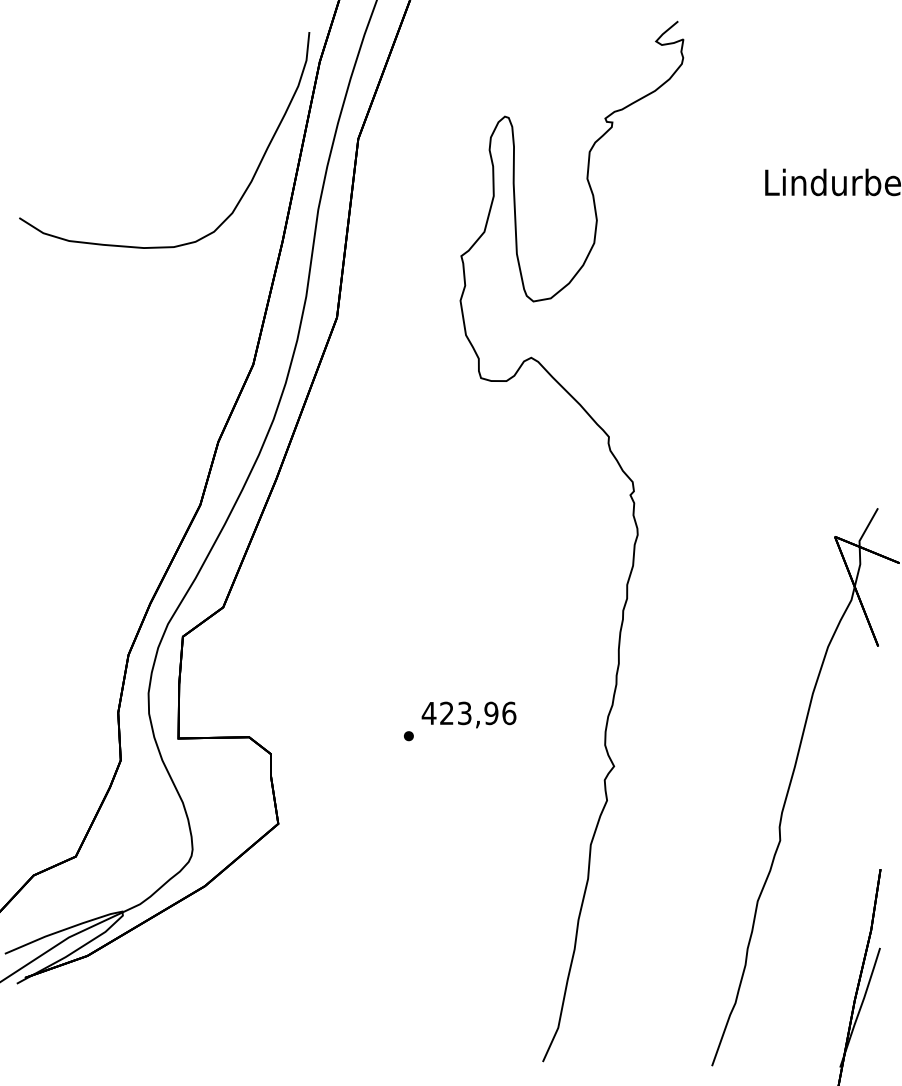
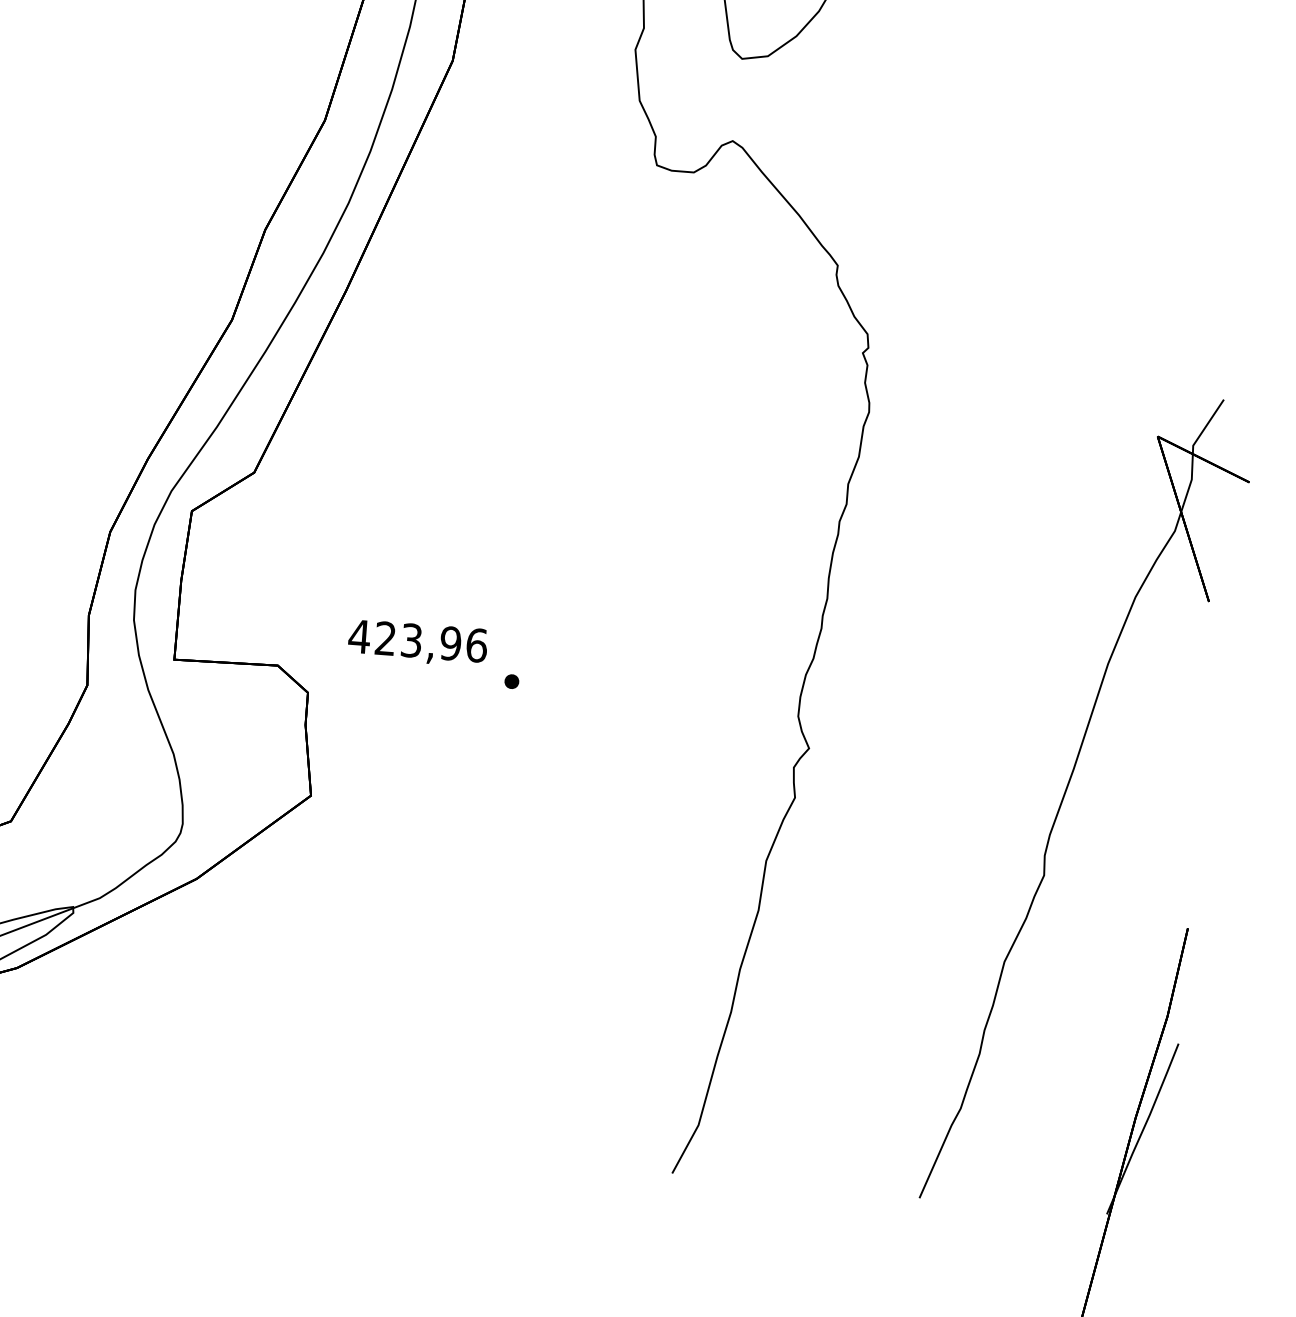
text: (468, 714) -> (417, 642), moved

